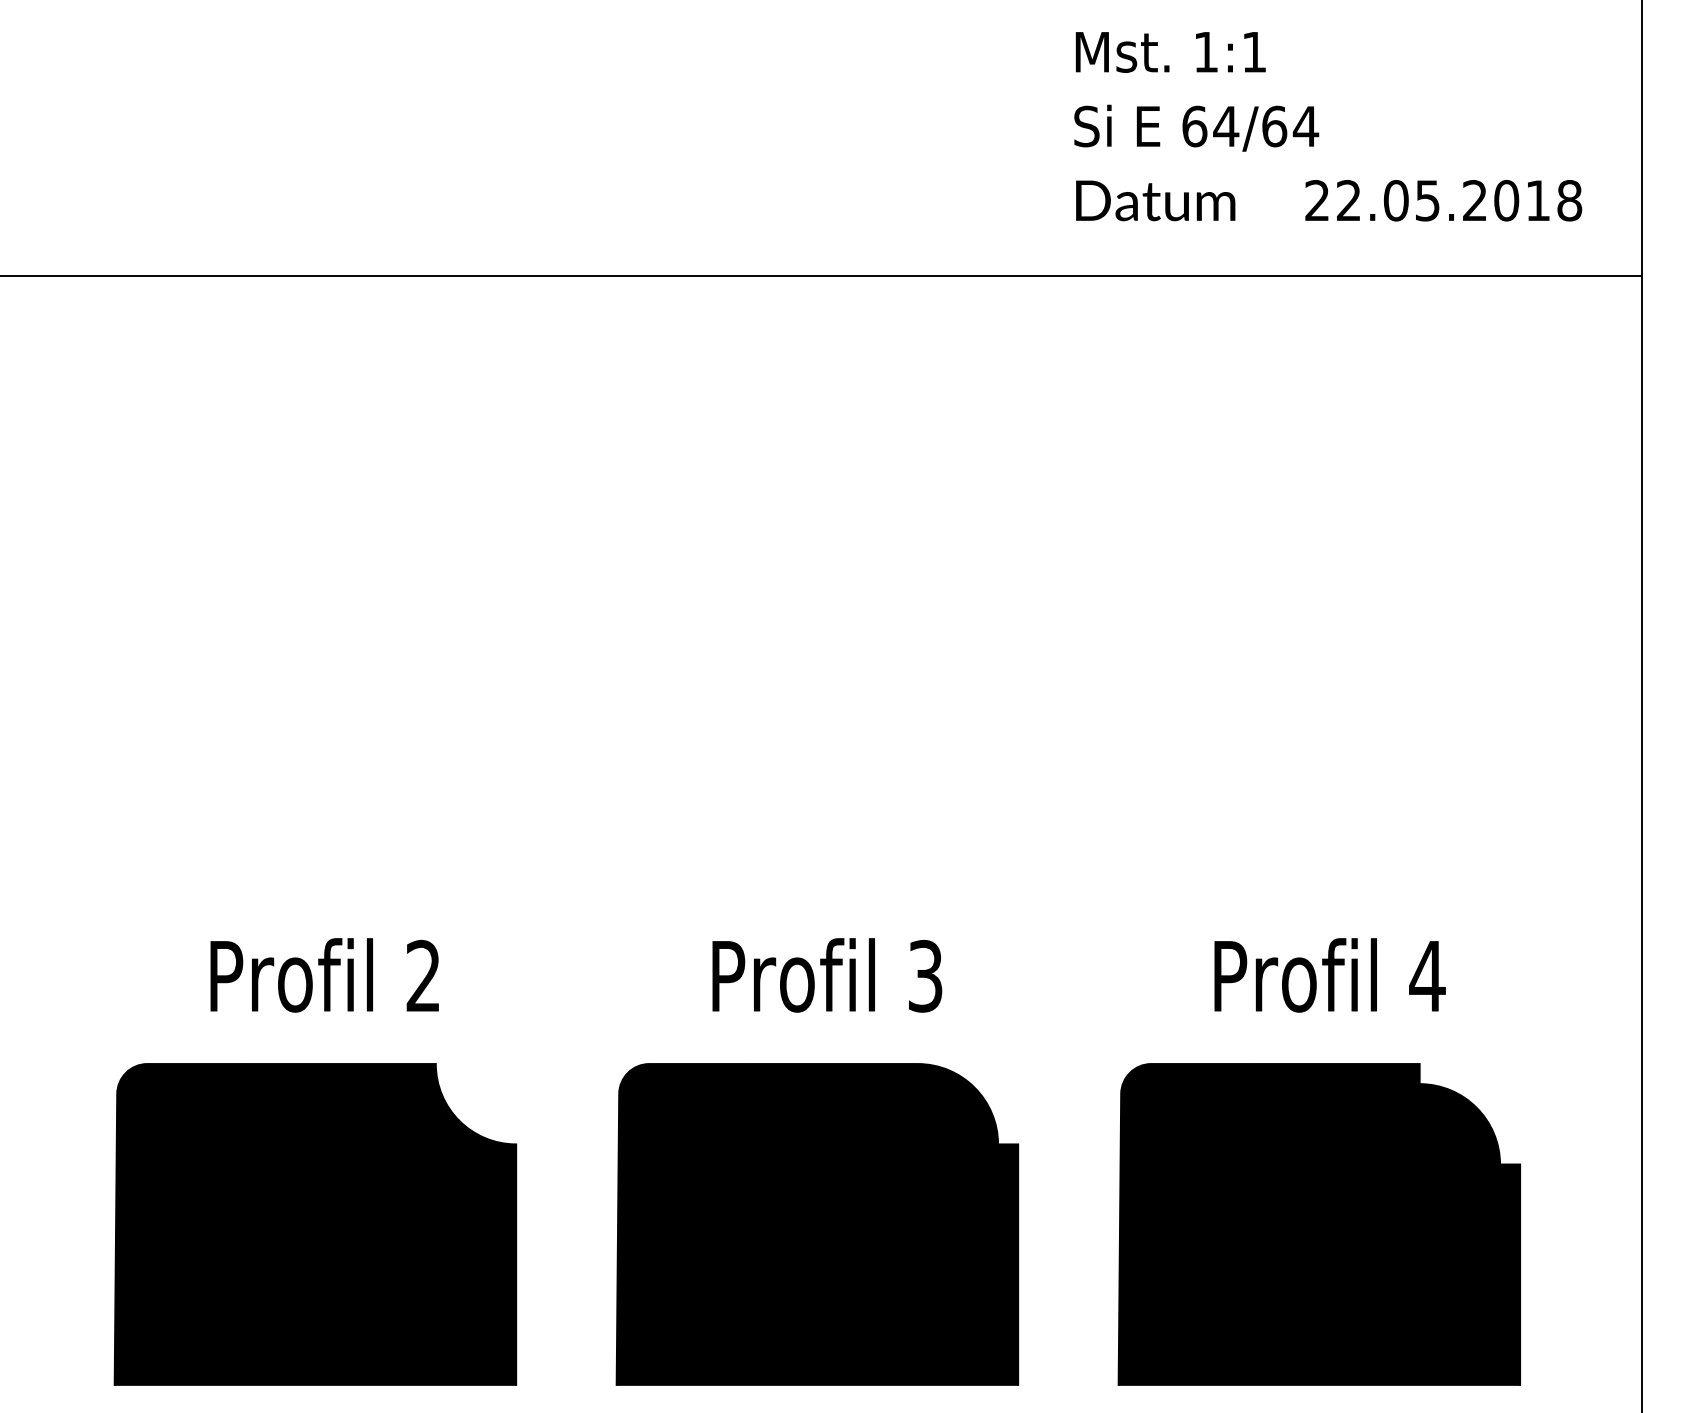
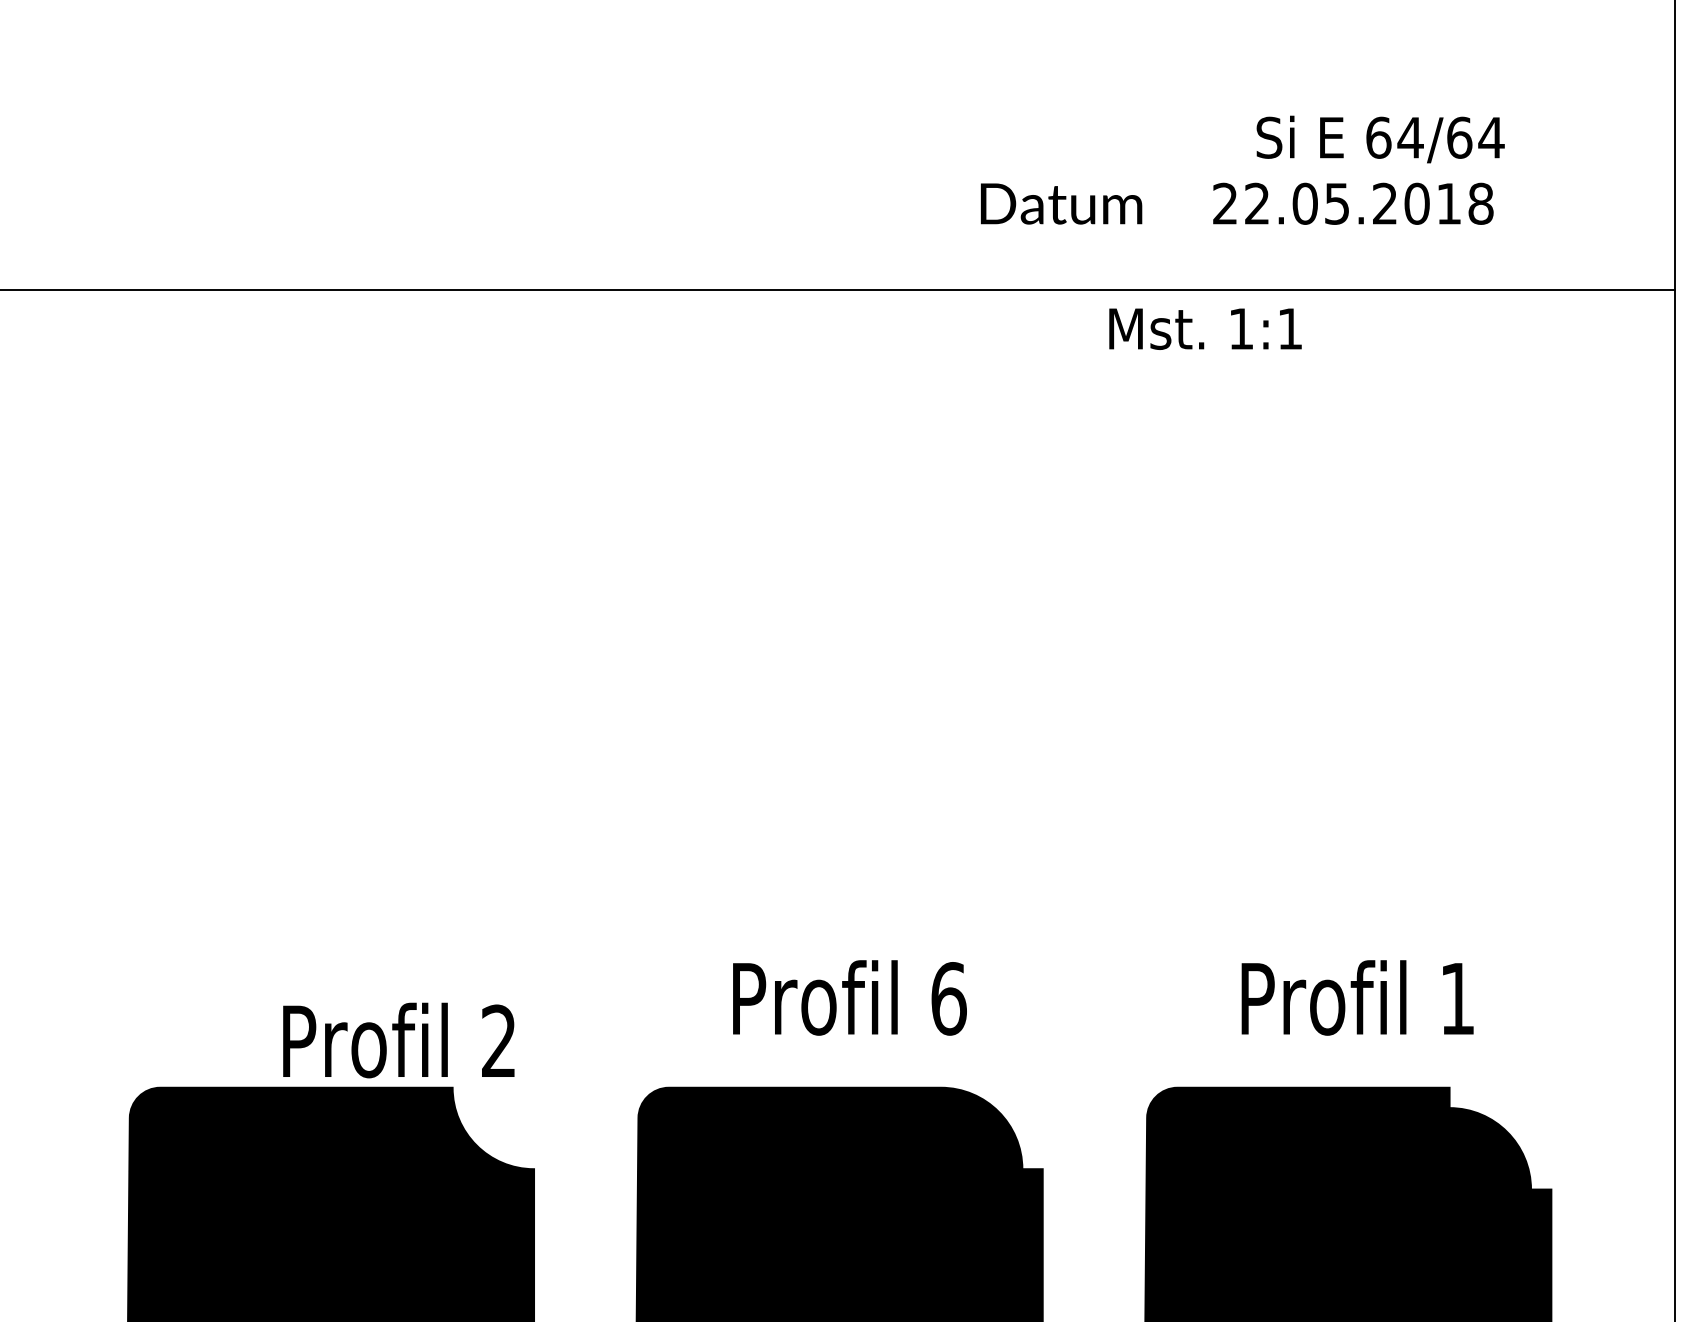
text: (1170, 52) -> (1205, 329), moved
text: (1196, 127) -> (1380, 138), moved
text: (1329, 200) -> (1237, 203), moved
text: (324, 975) -> (398, 1040), moved
text: (925, 975) -> (948, 998), 3 -> 6
text: (1427, 976) -> (1457, 999), 4 -> 1

